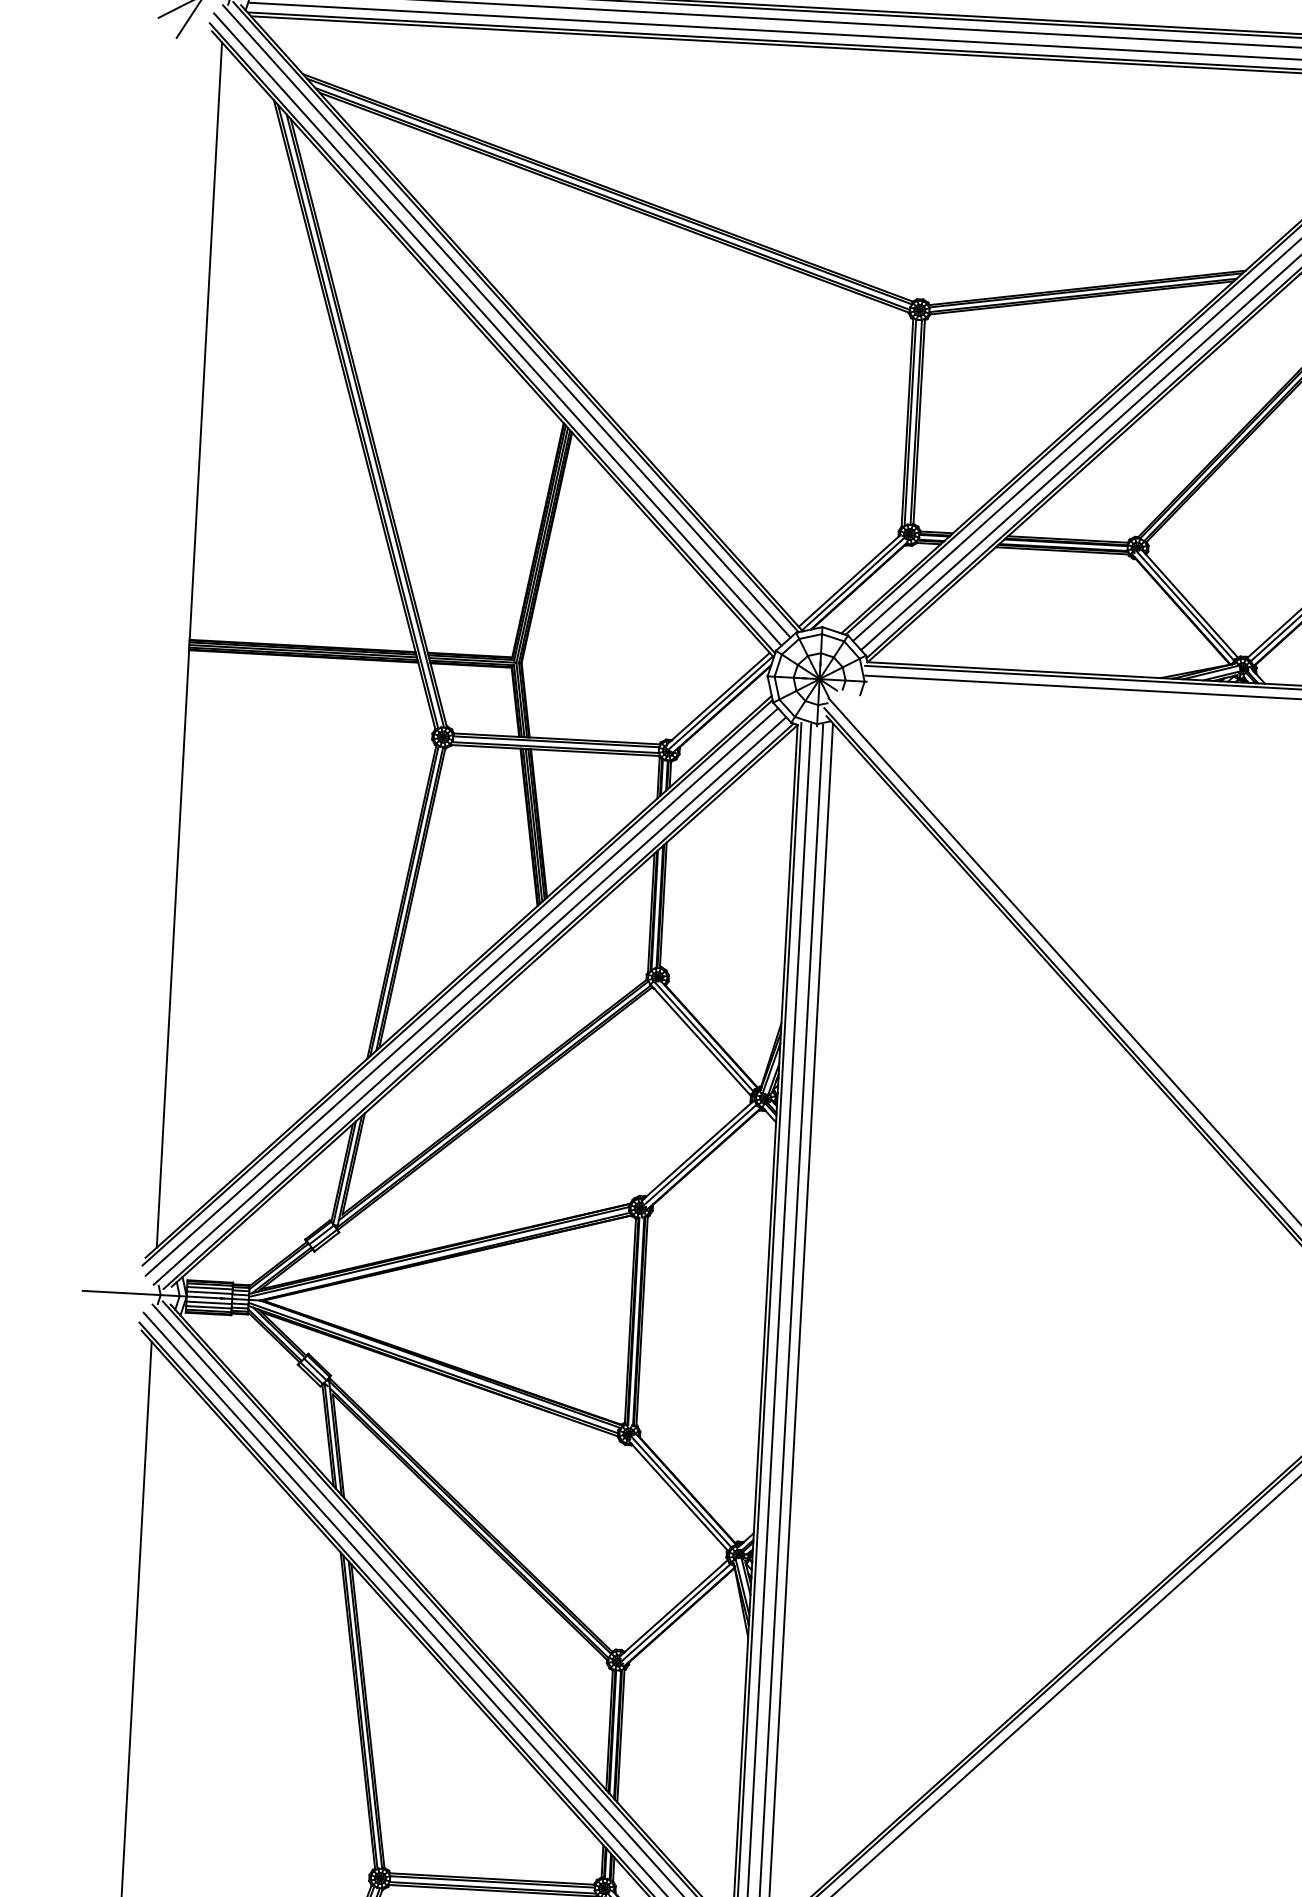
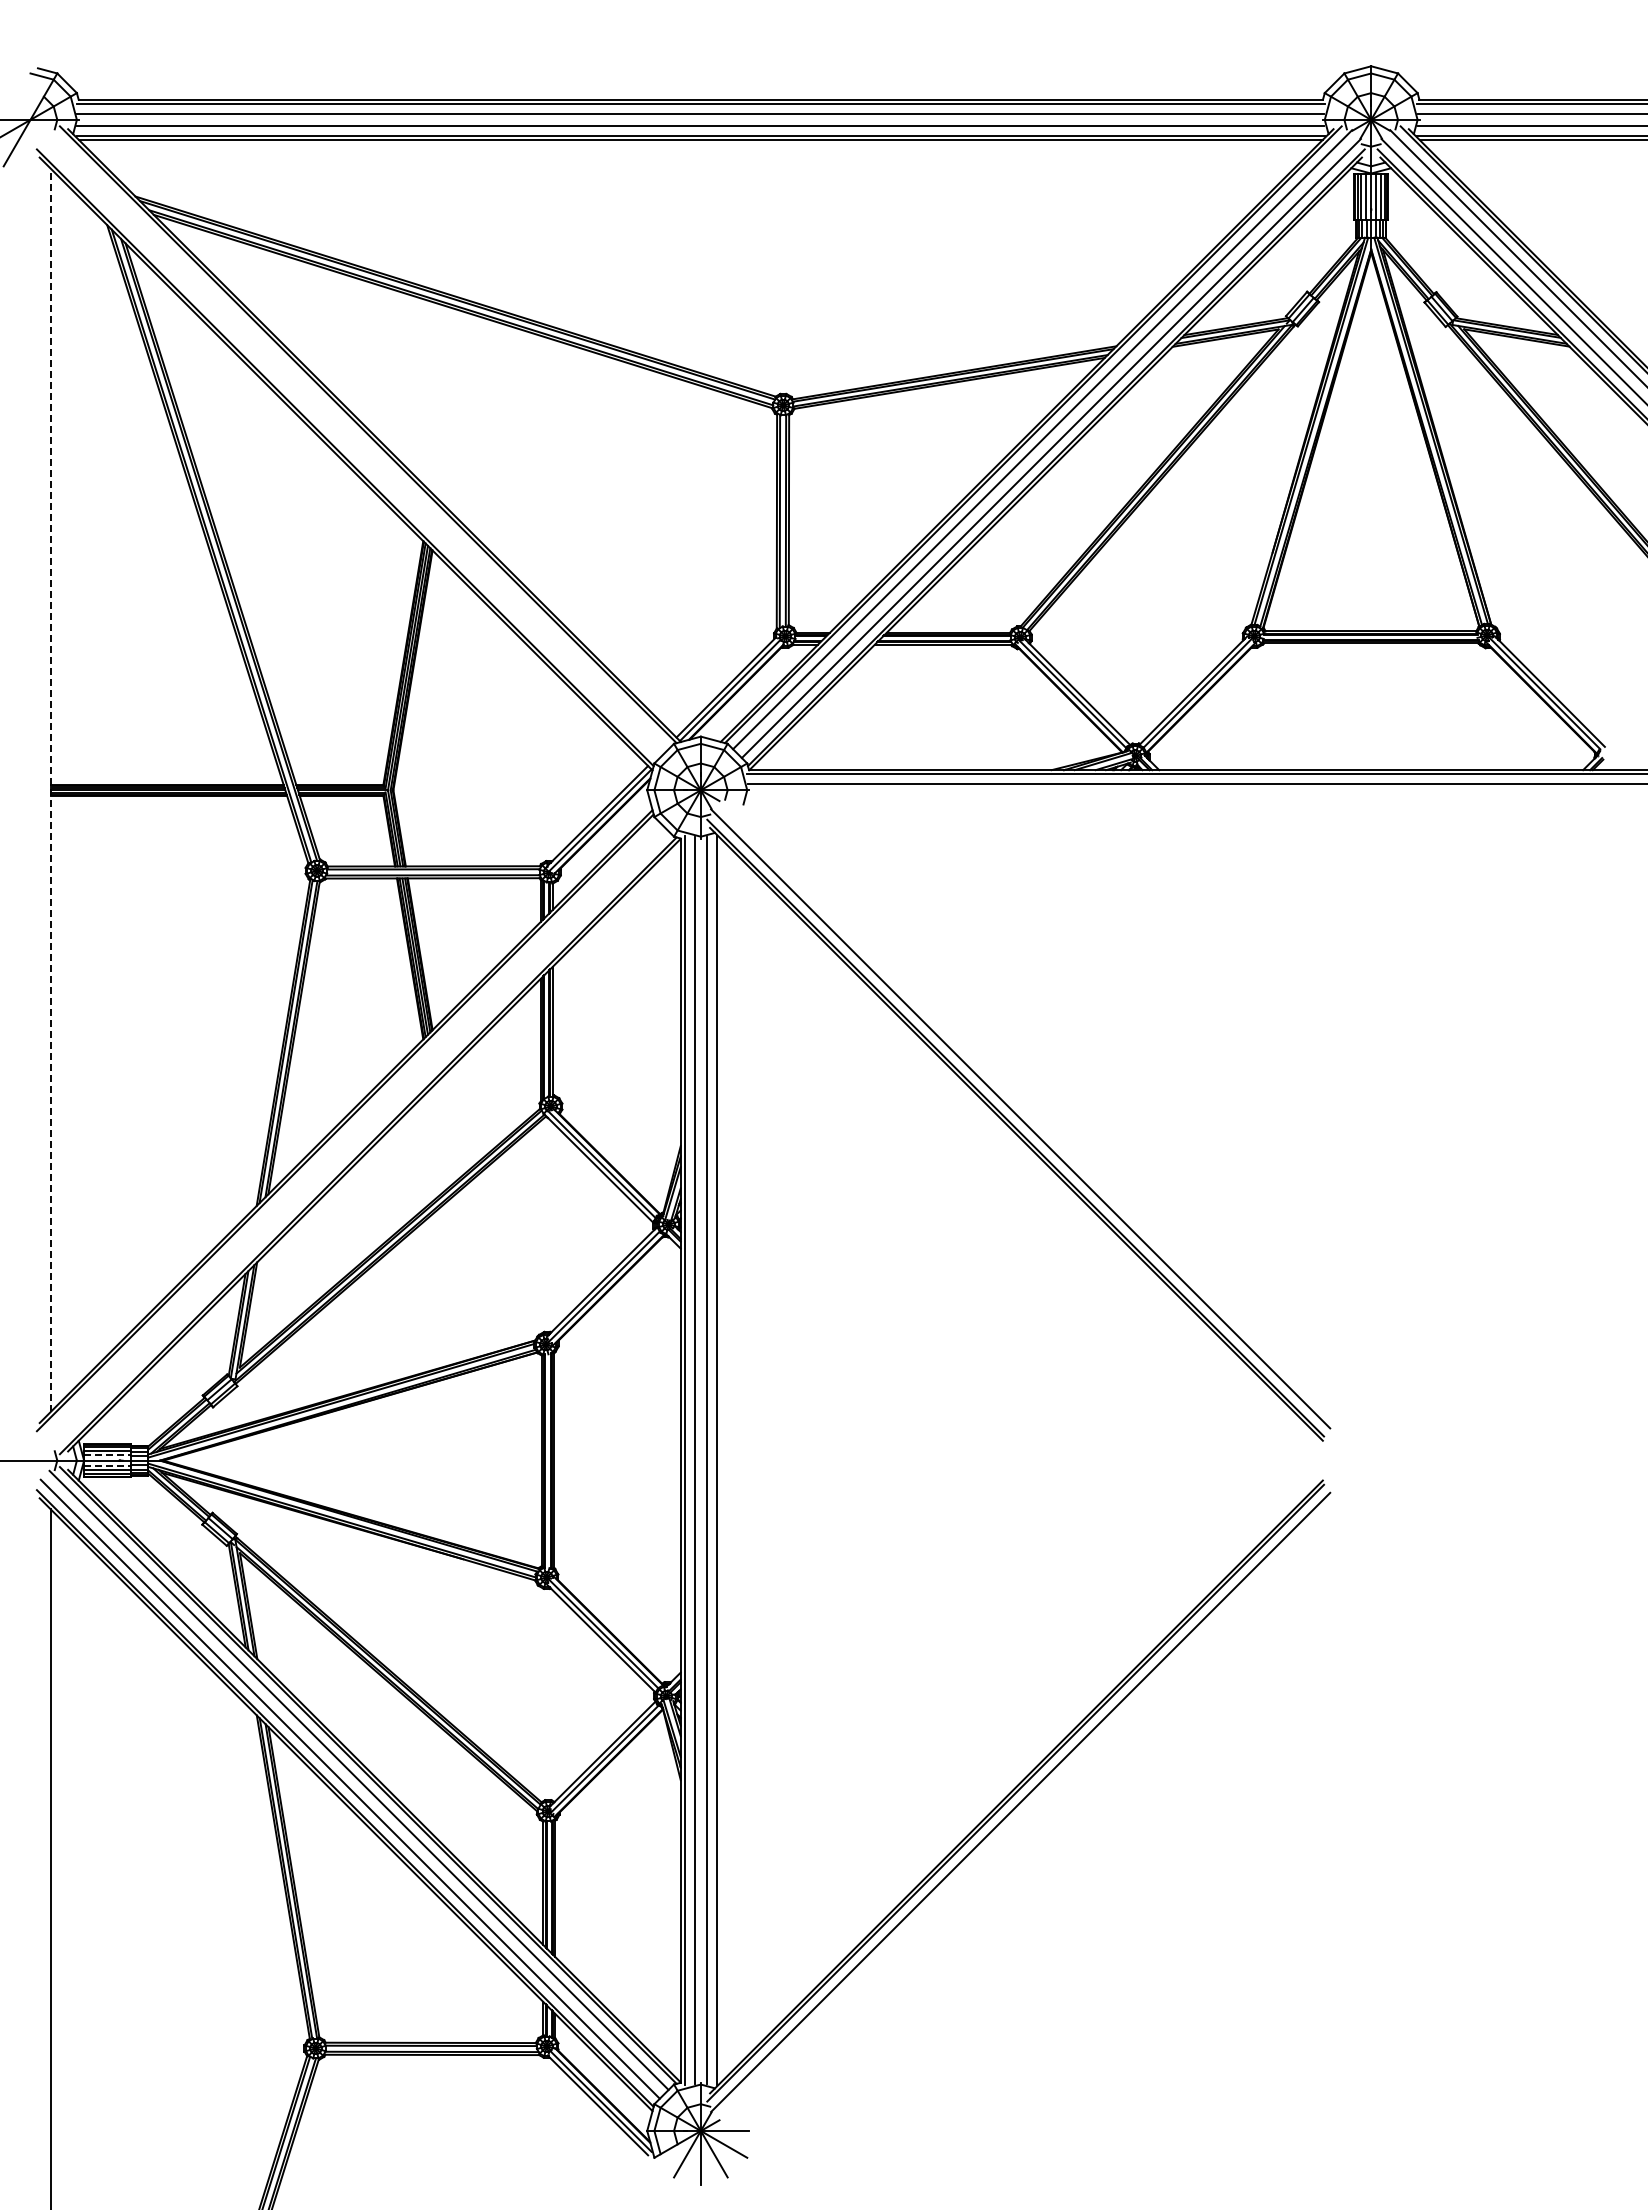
line: (506, 321) -> (358, 439), removed
line: (497, 329) -> (349, 448), removed
line: (189, 645) -> (50, 790), solid -> dashed
line: (461, 991) -> (349, 1131), removed
line: (469, 1000) -> (358, 1140), removed
line: (210, 1292) -> (108, 1455), solid -> dashed
line: (210, 1302) -> (108, 1465), solid -> dashed

